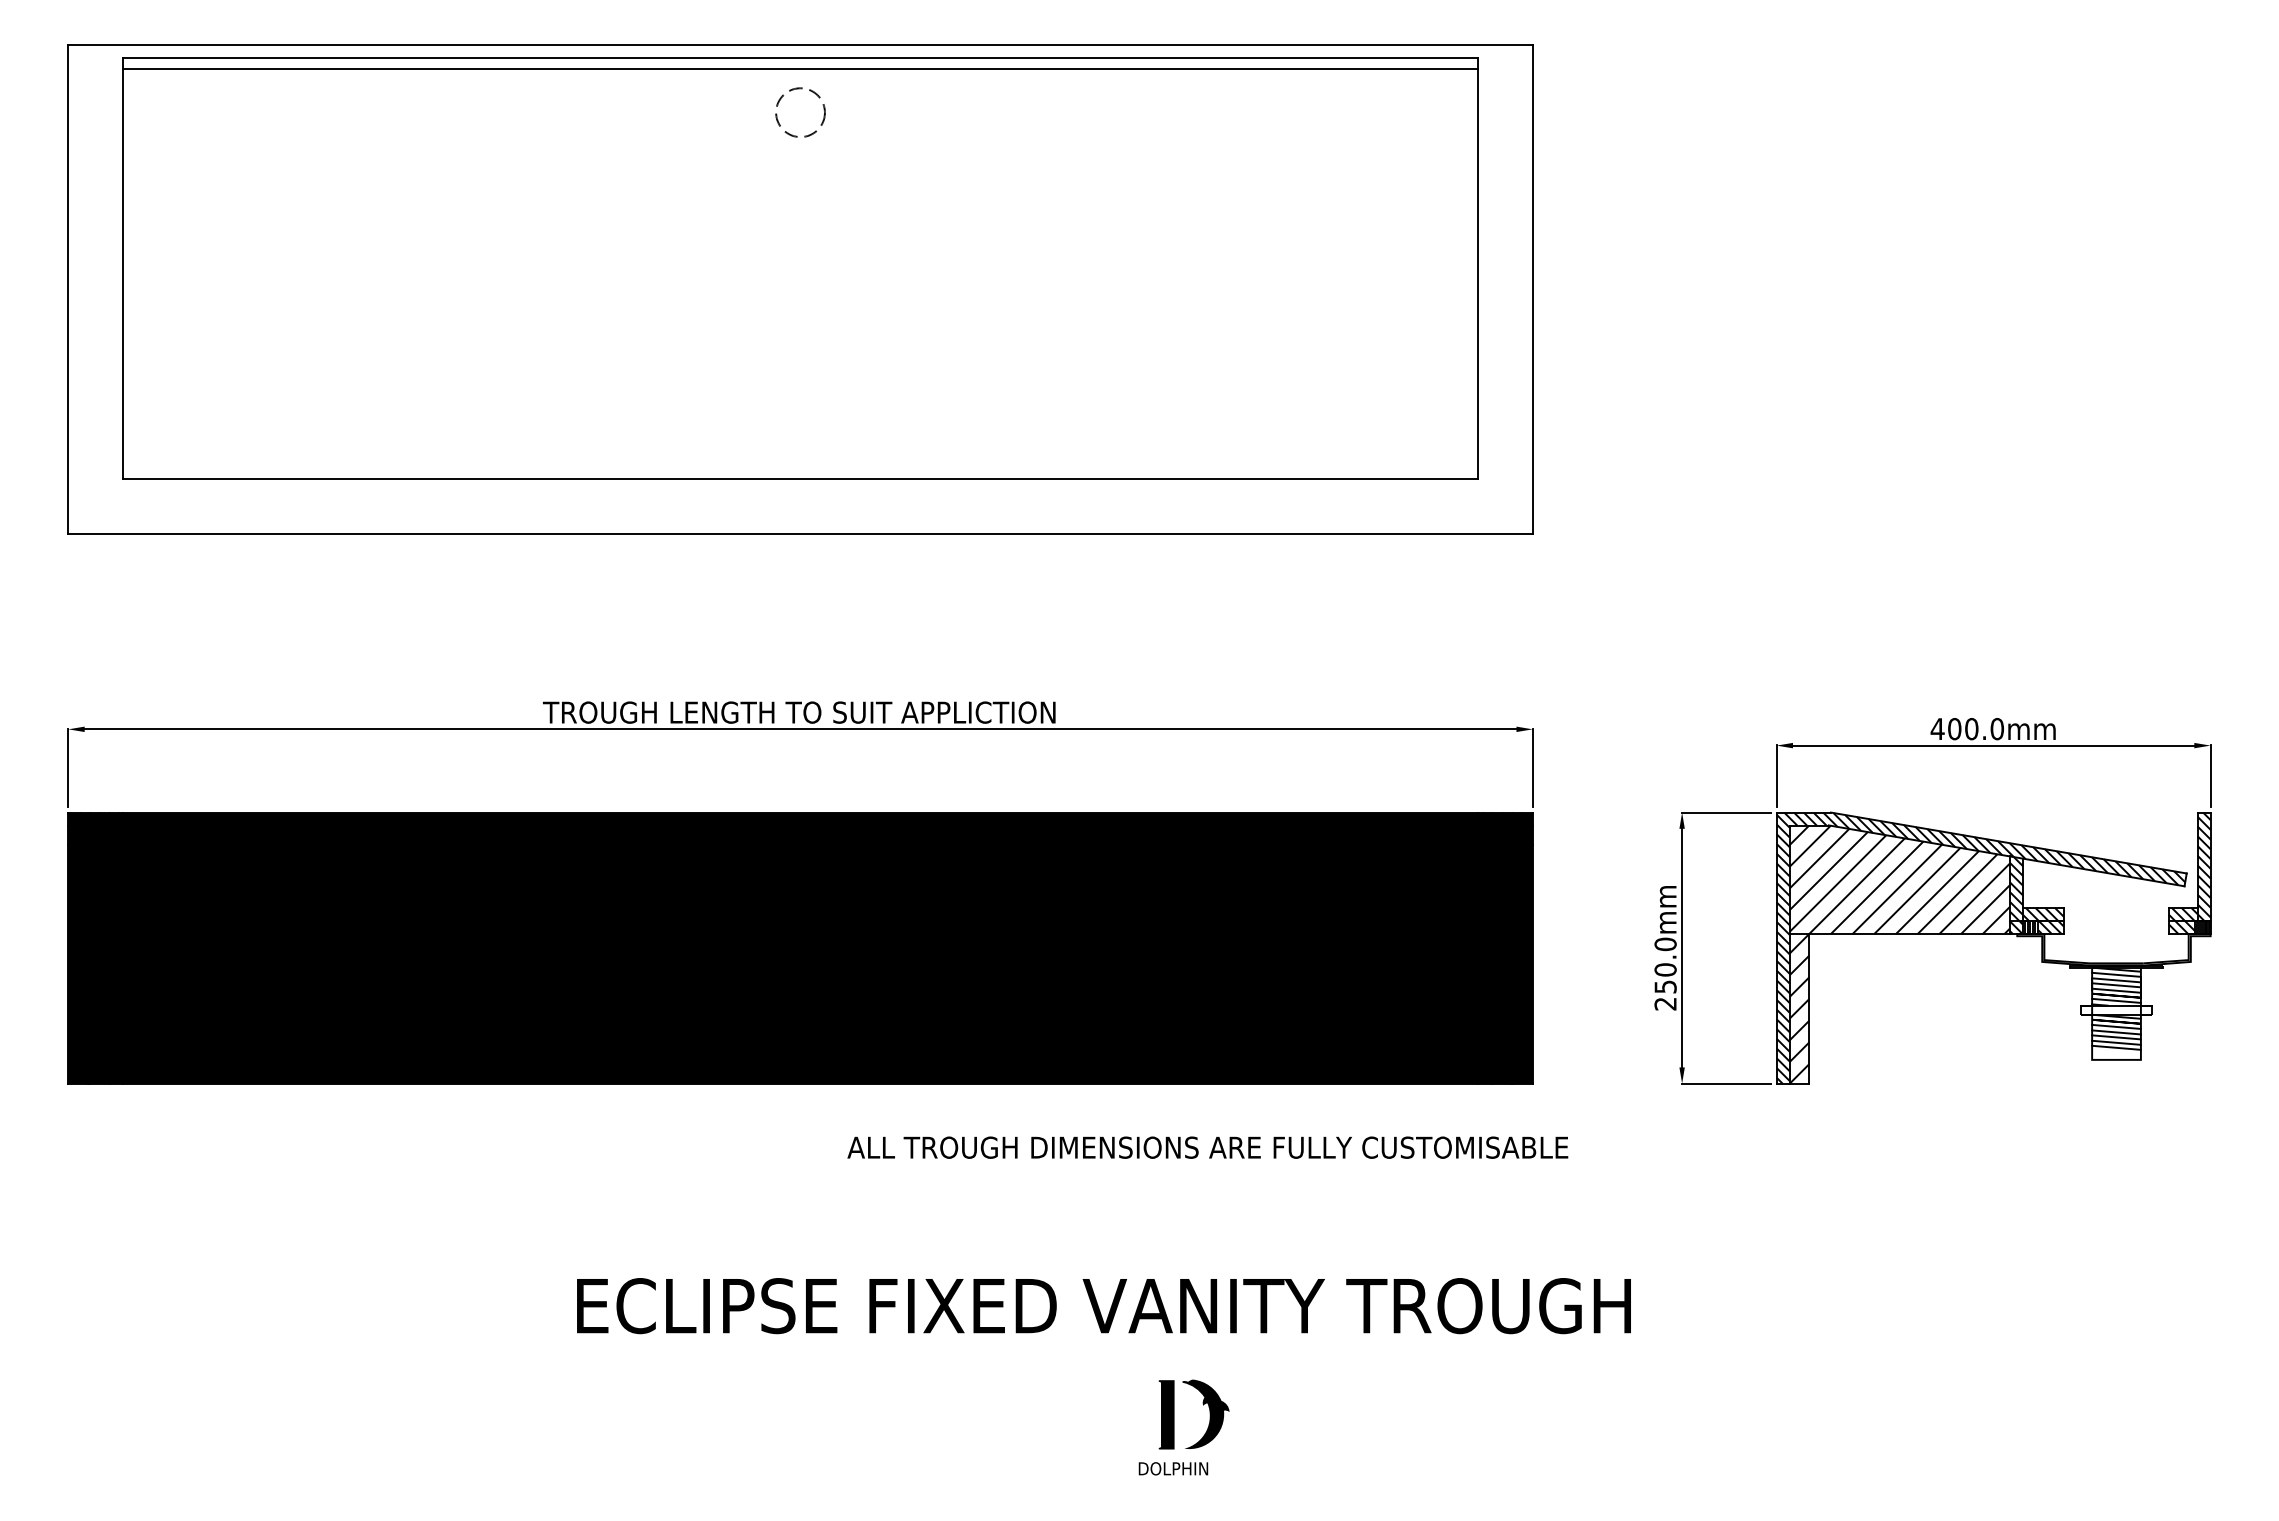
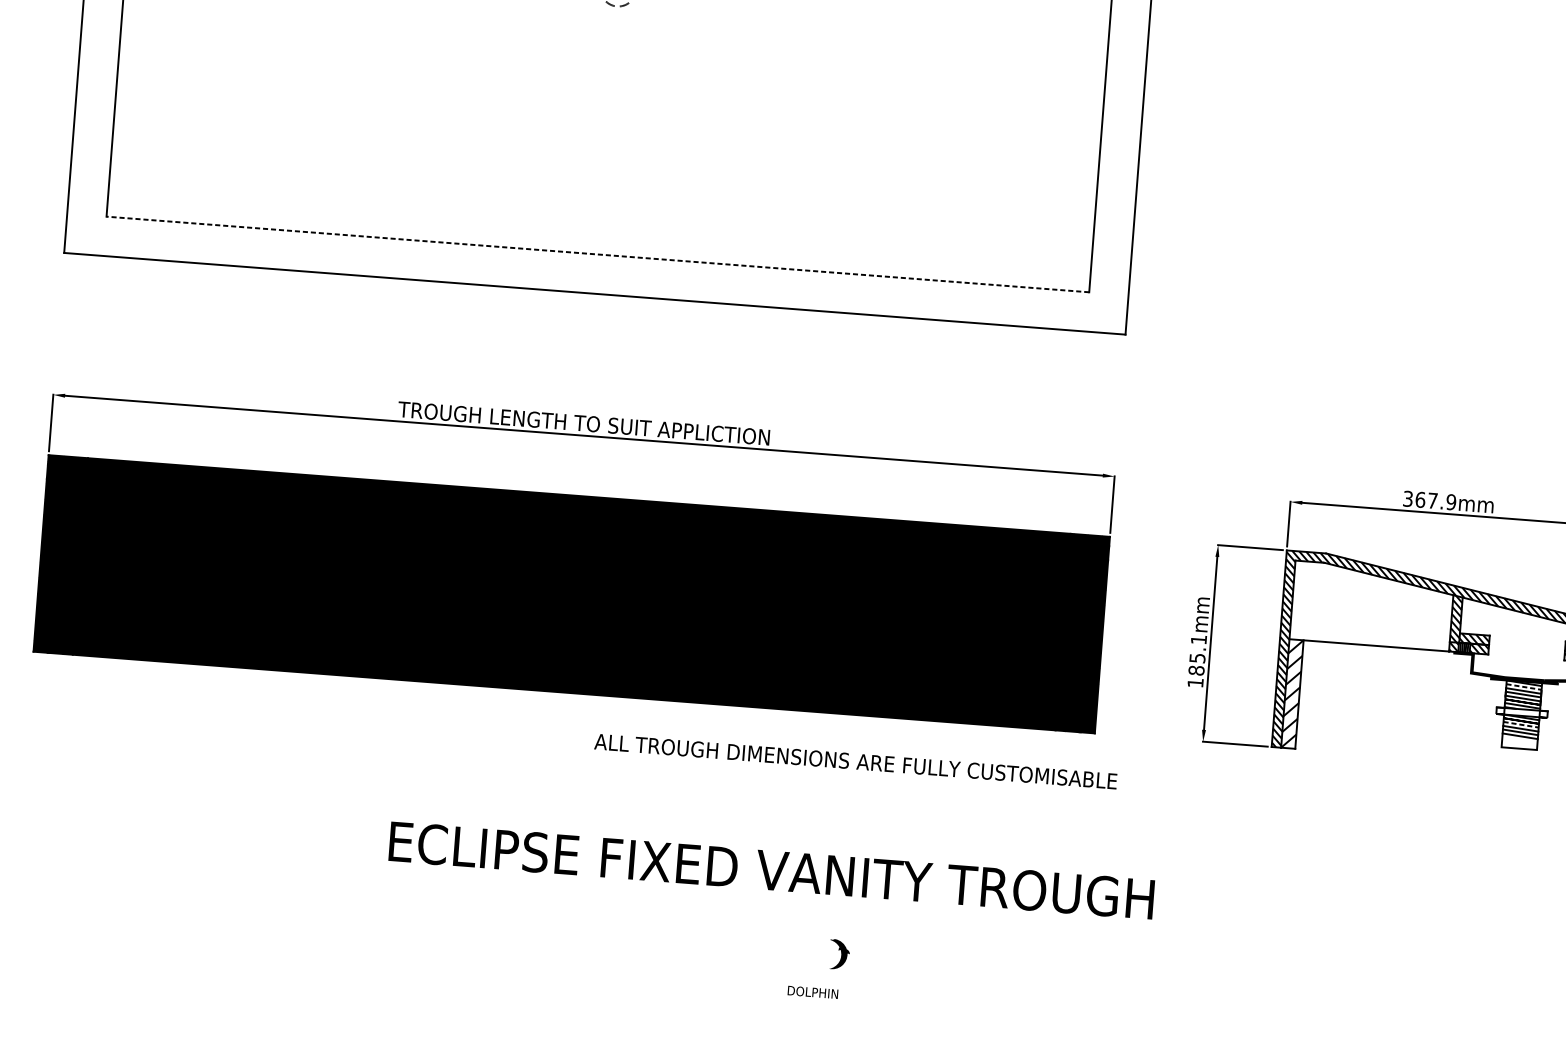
line: (800, 479) -> (597, 254), solid -> dashed
text: (1966, 728) -> (1429, 500), 400.0mm -> 367.9mm
hatch: (1899, 879) -> (1372, 605), removed
text: (1665, 973) -> (1197, 660), 250.0mm -> 185.1mm
line: (2117, 974) -> (1524, 686), solid -> dashed
line: (2117, 1026) -> (1521, 724), solid -> dashed
line: (2116, 1047) -> (1519, 739), removed
part: (1205, 1413) -> (839, 954), size x0.6
fill: (1166, 1414) -> (810, 952), removed

